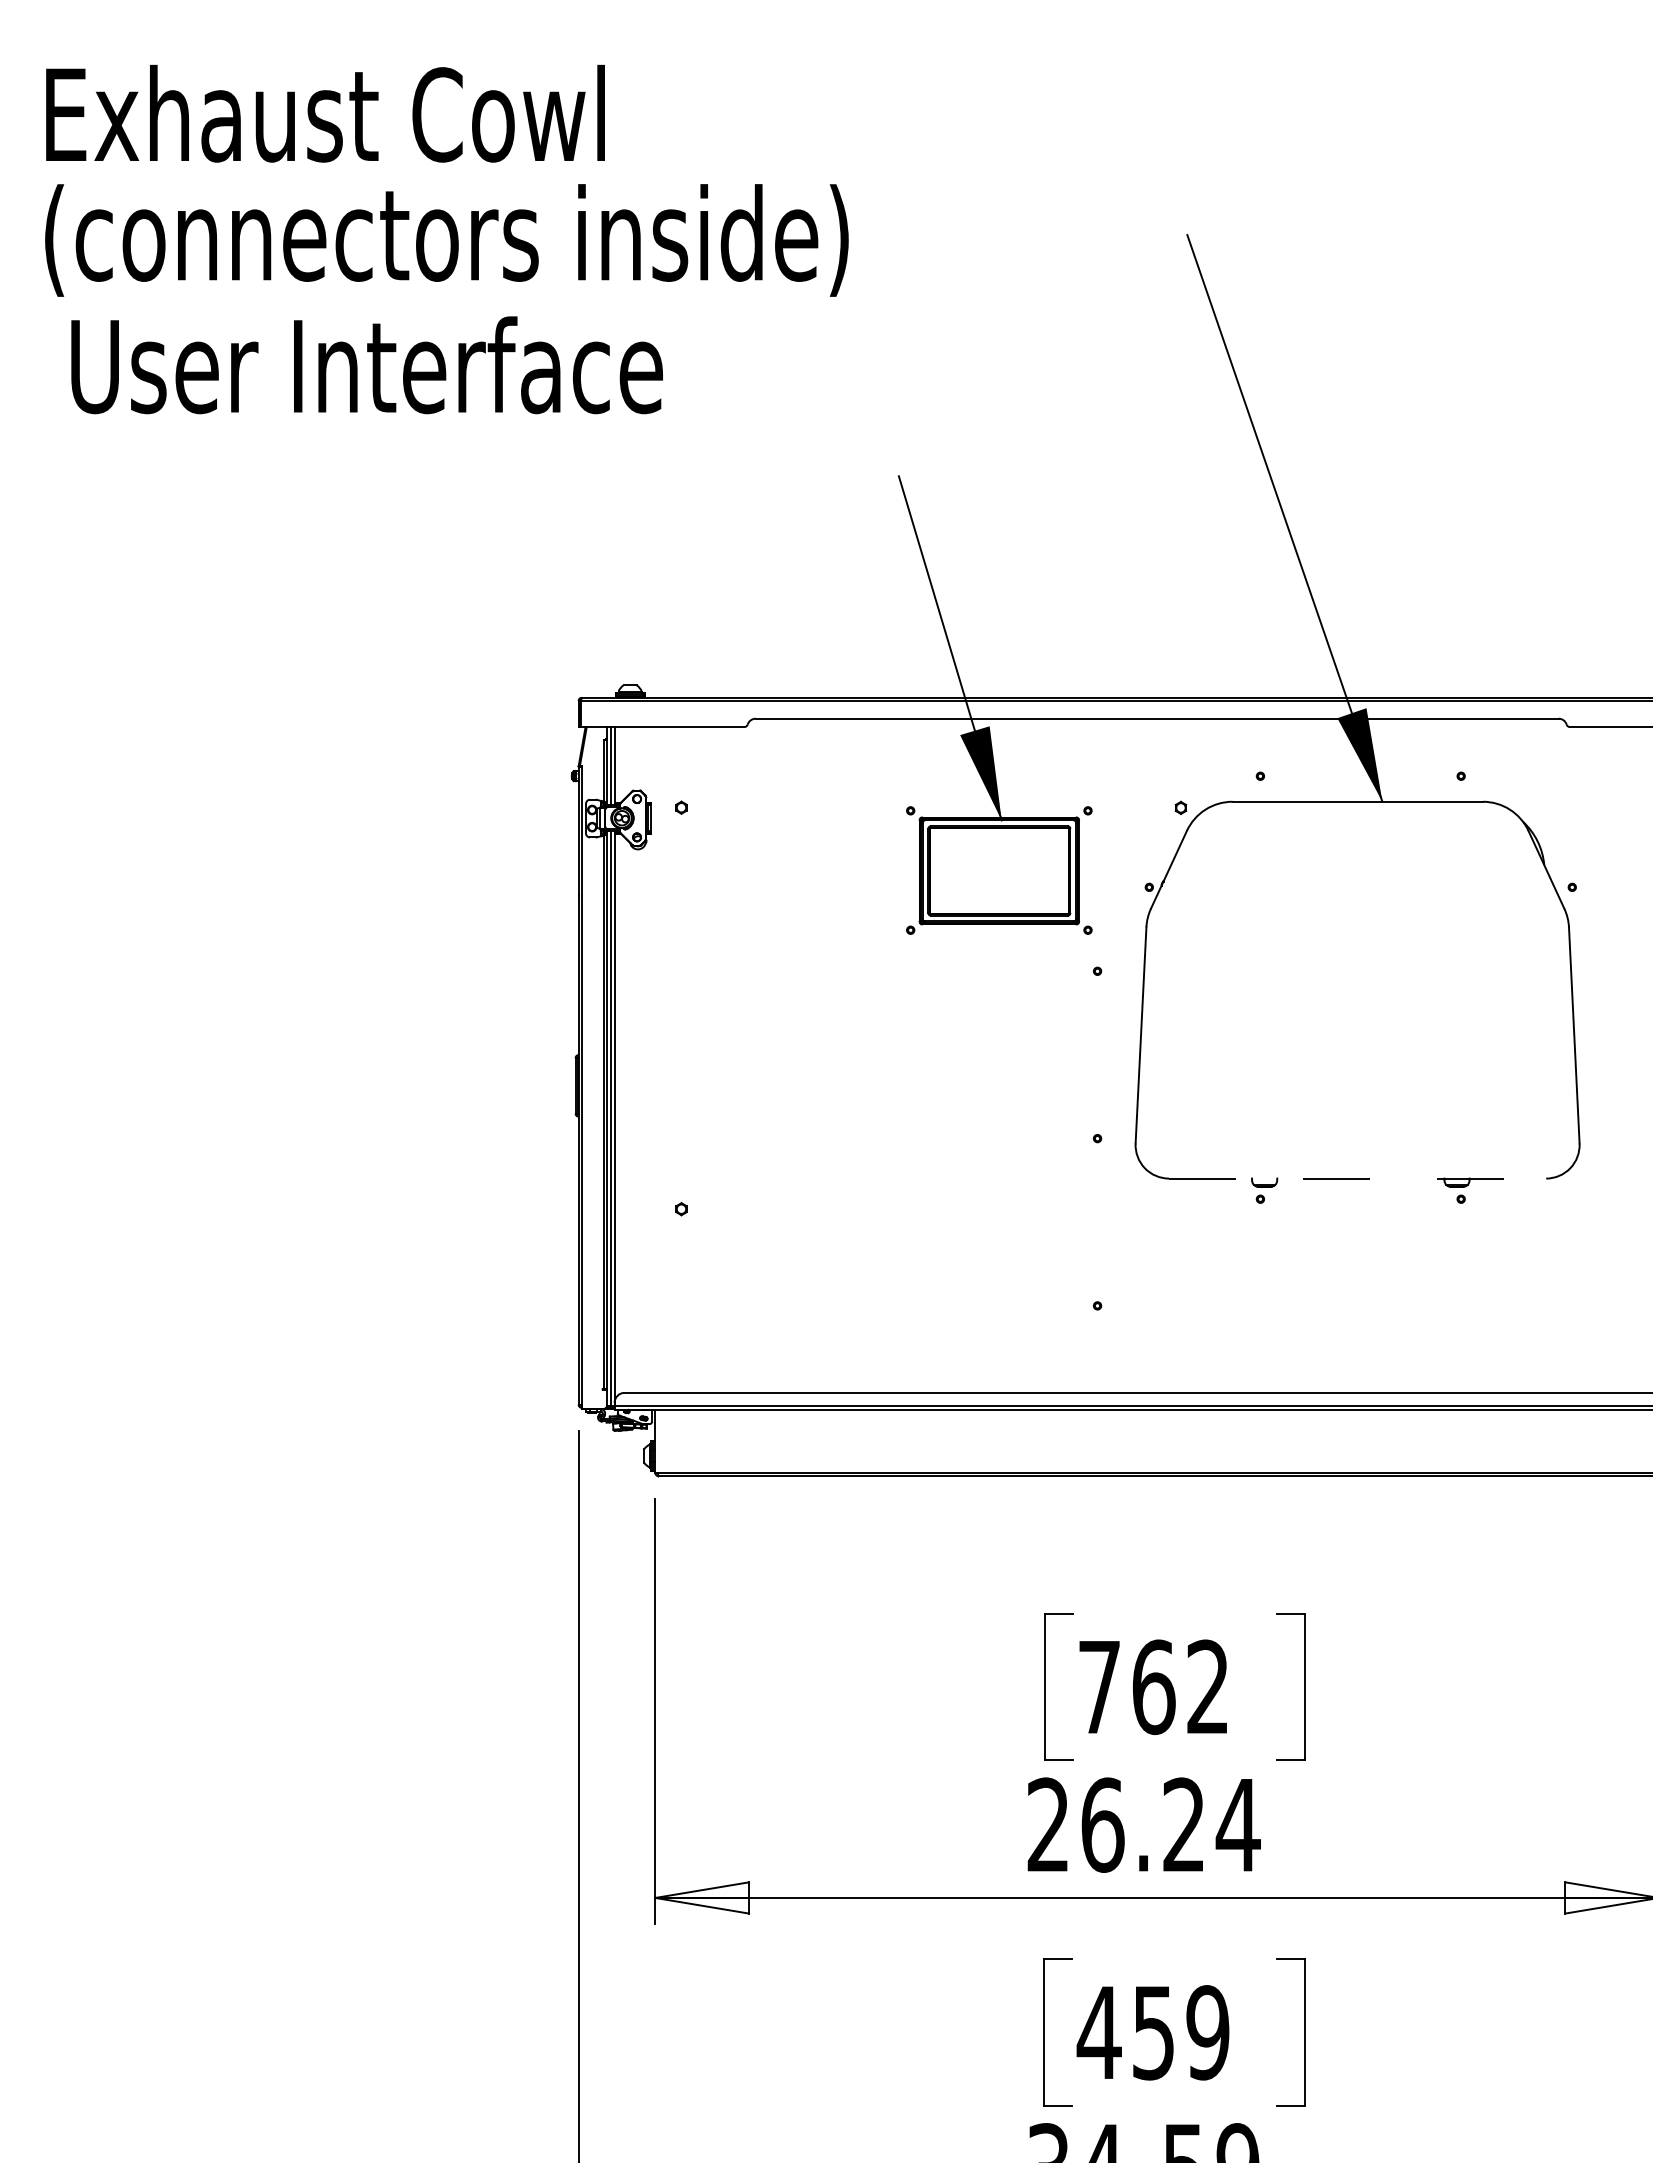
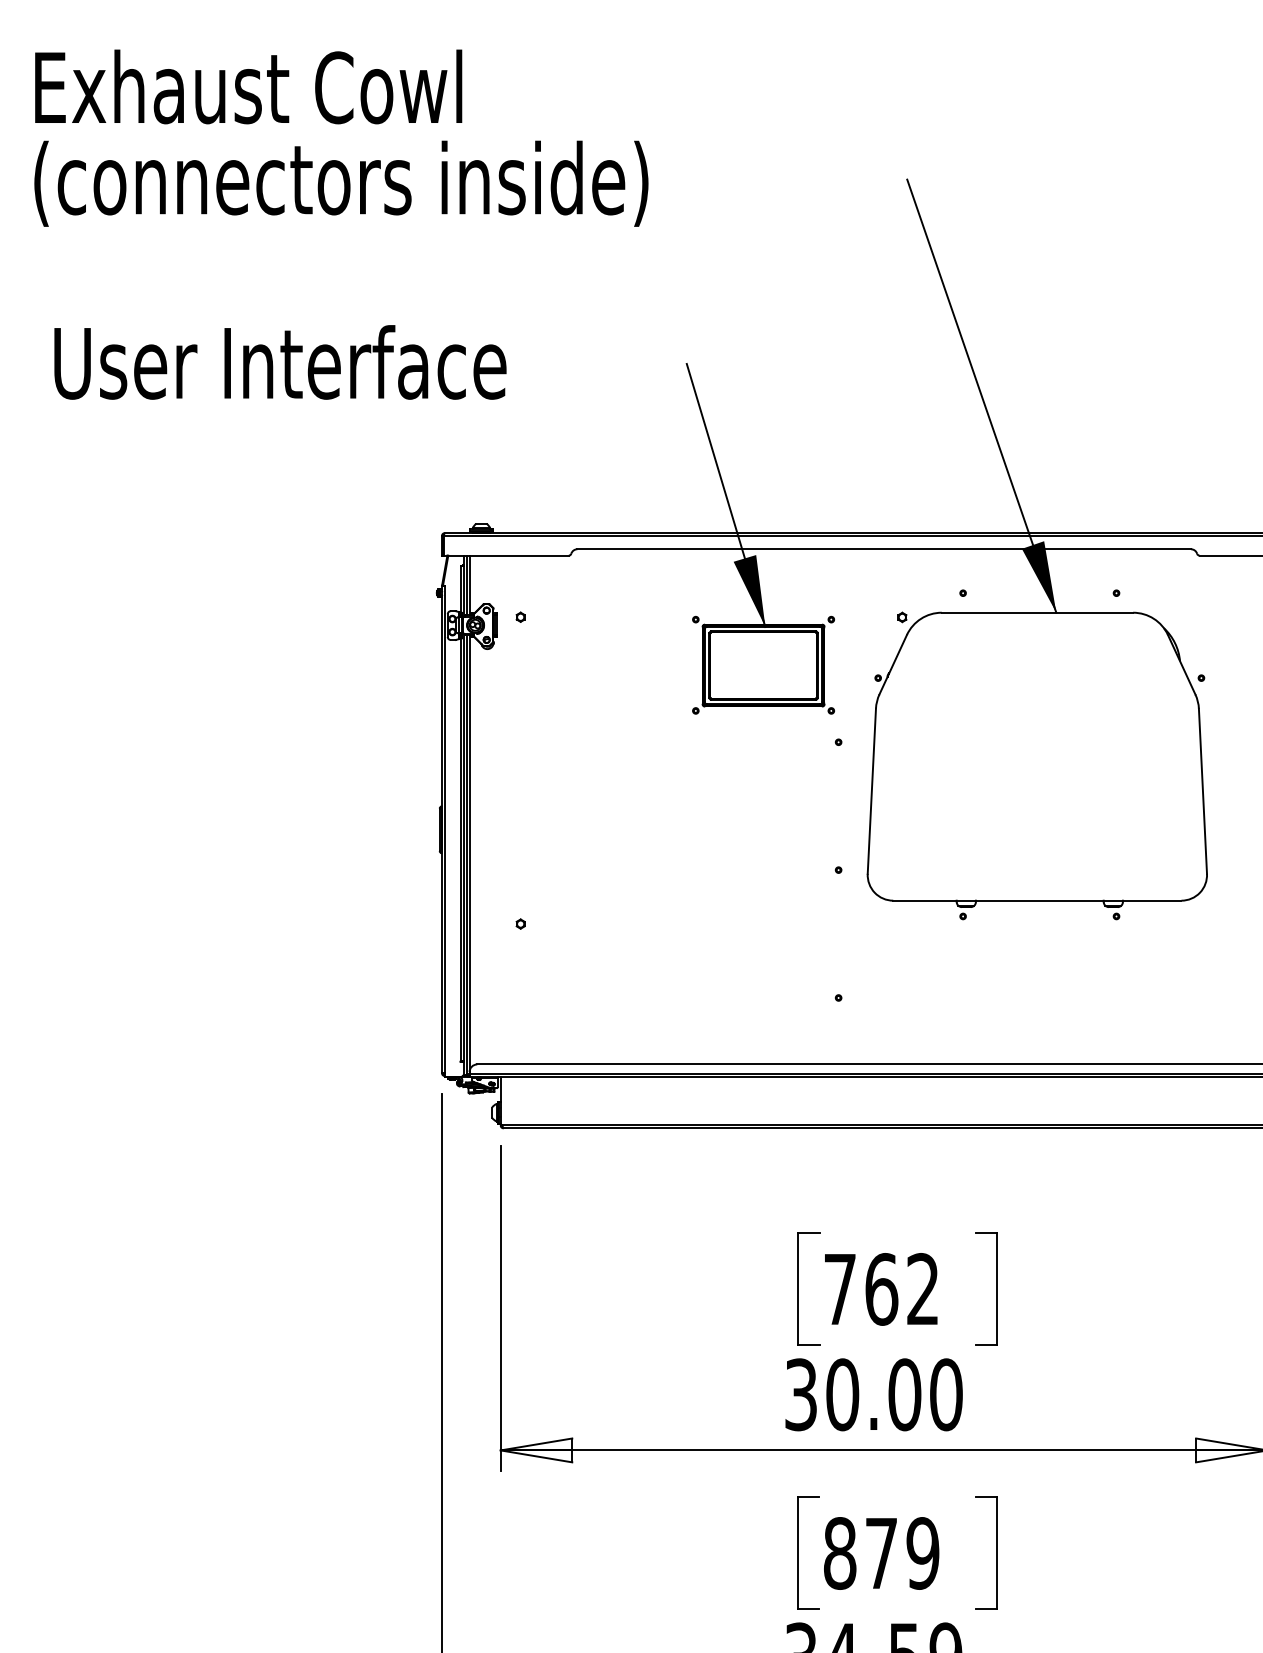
text: (366, 365) -> (279, 362), moved
line: (1357, 1178) -> (1037, 900), dashed -> solid
text: (1143, 1824) -> (873, 1394), 26.24 -> 30.00
text: (1124, 2032) -> (859, 1553), 459 -> 879

